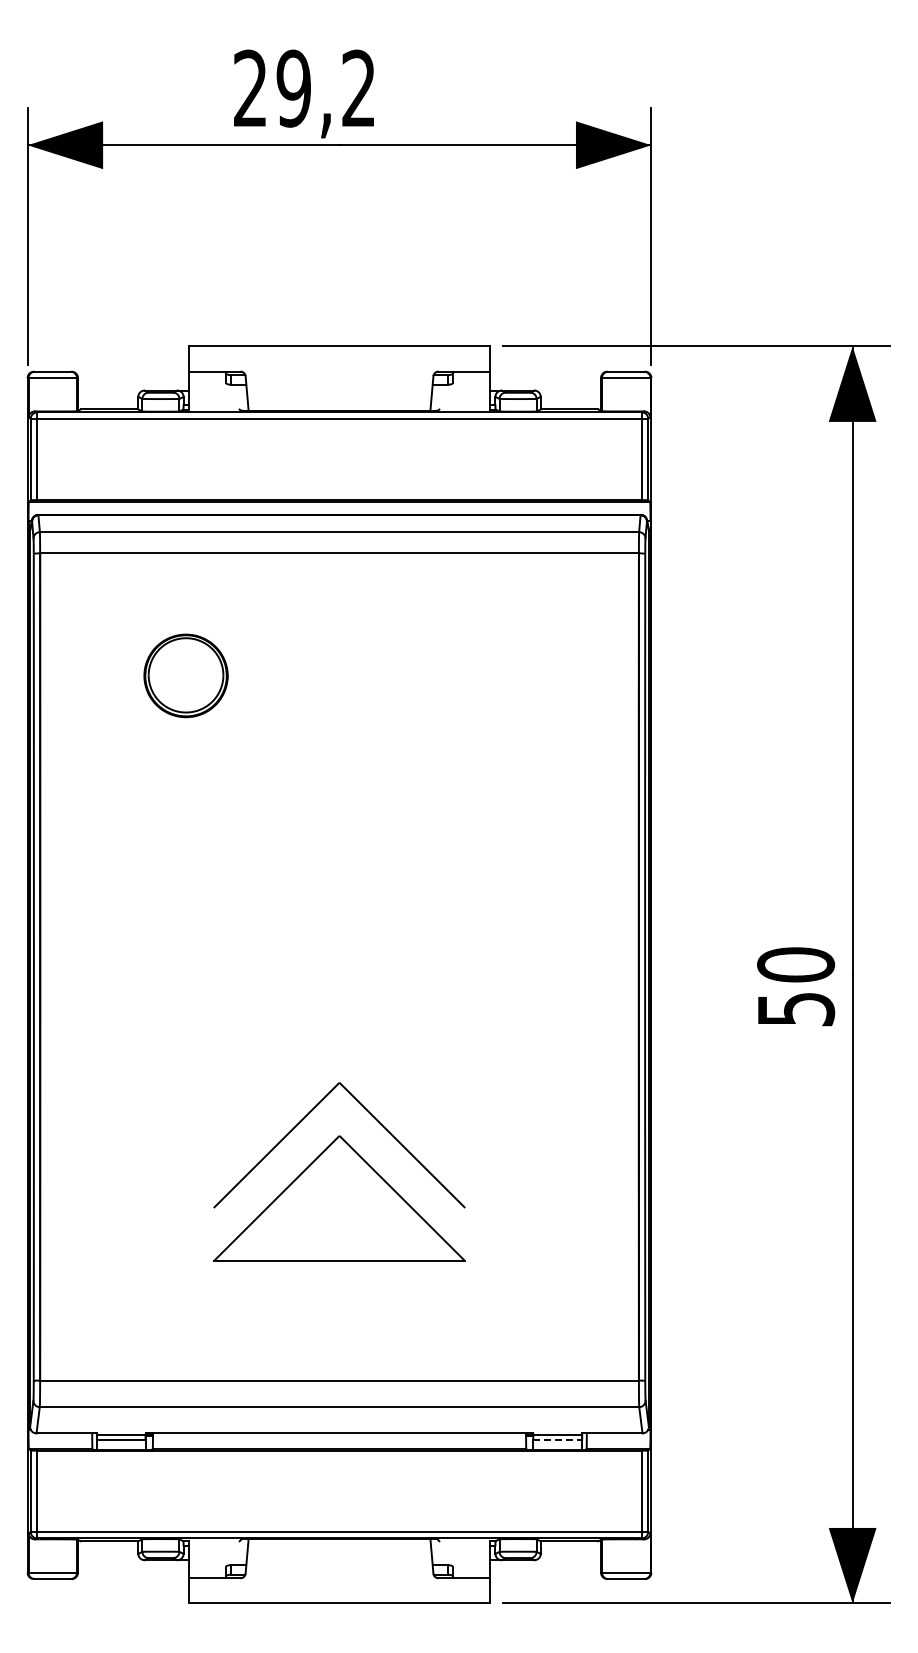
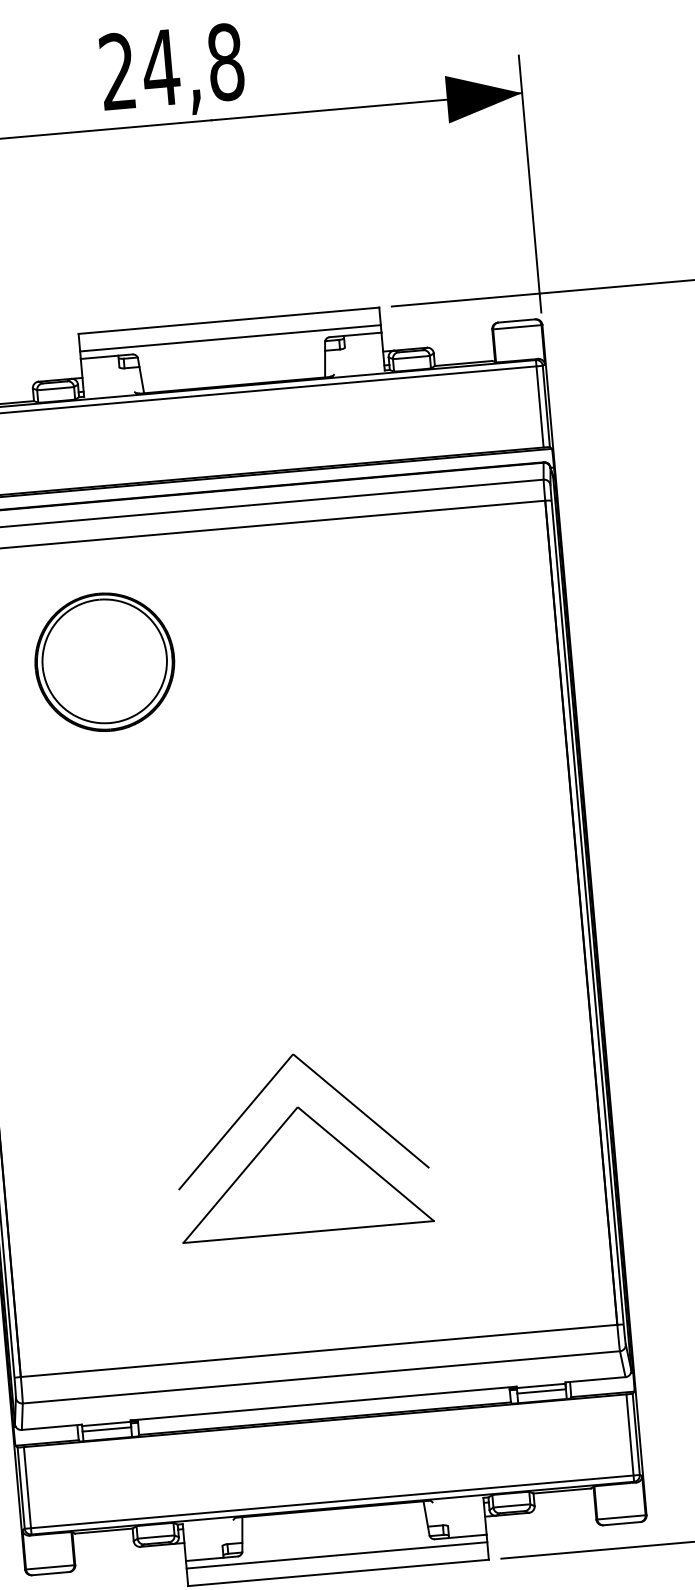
text: (325, 88) -> (192, 65), 29,2 -> 24,8
line: (339, 364) -> (230, 338), added
part: (185, 675) -> (104, 661), size x1.67
line: (558, 1440) -> (542, 1391), dashed -> solid
line: (339, 1585) -> (336, 1555), added

